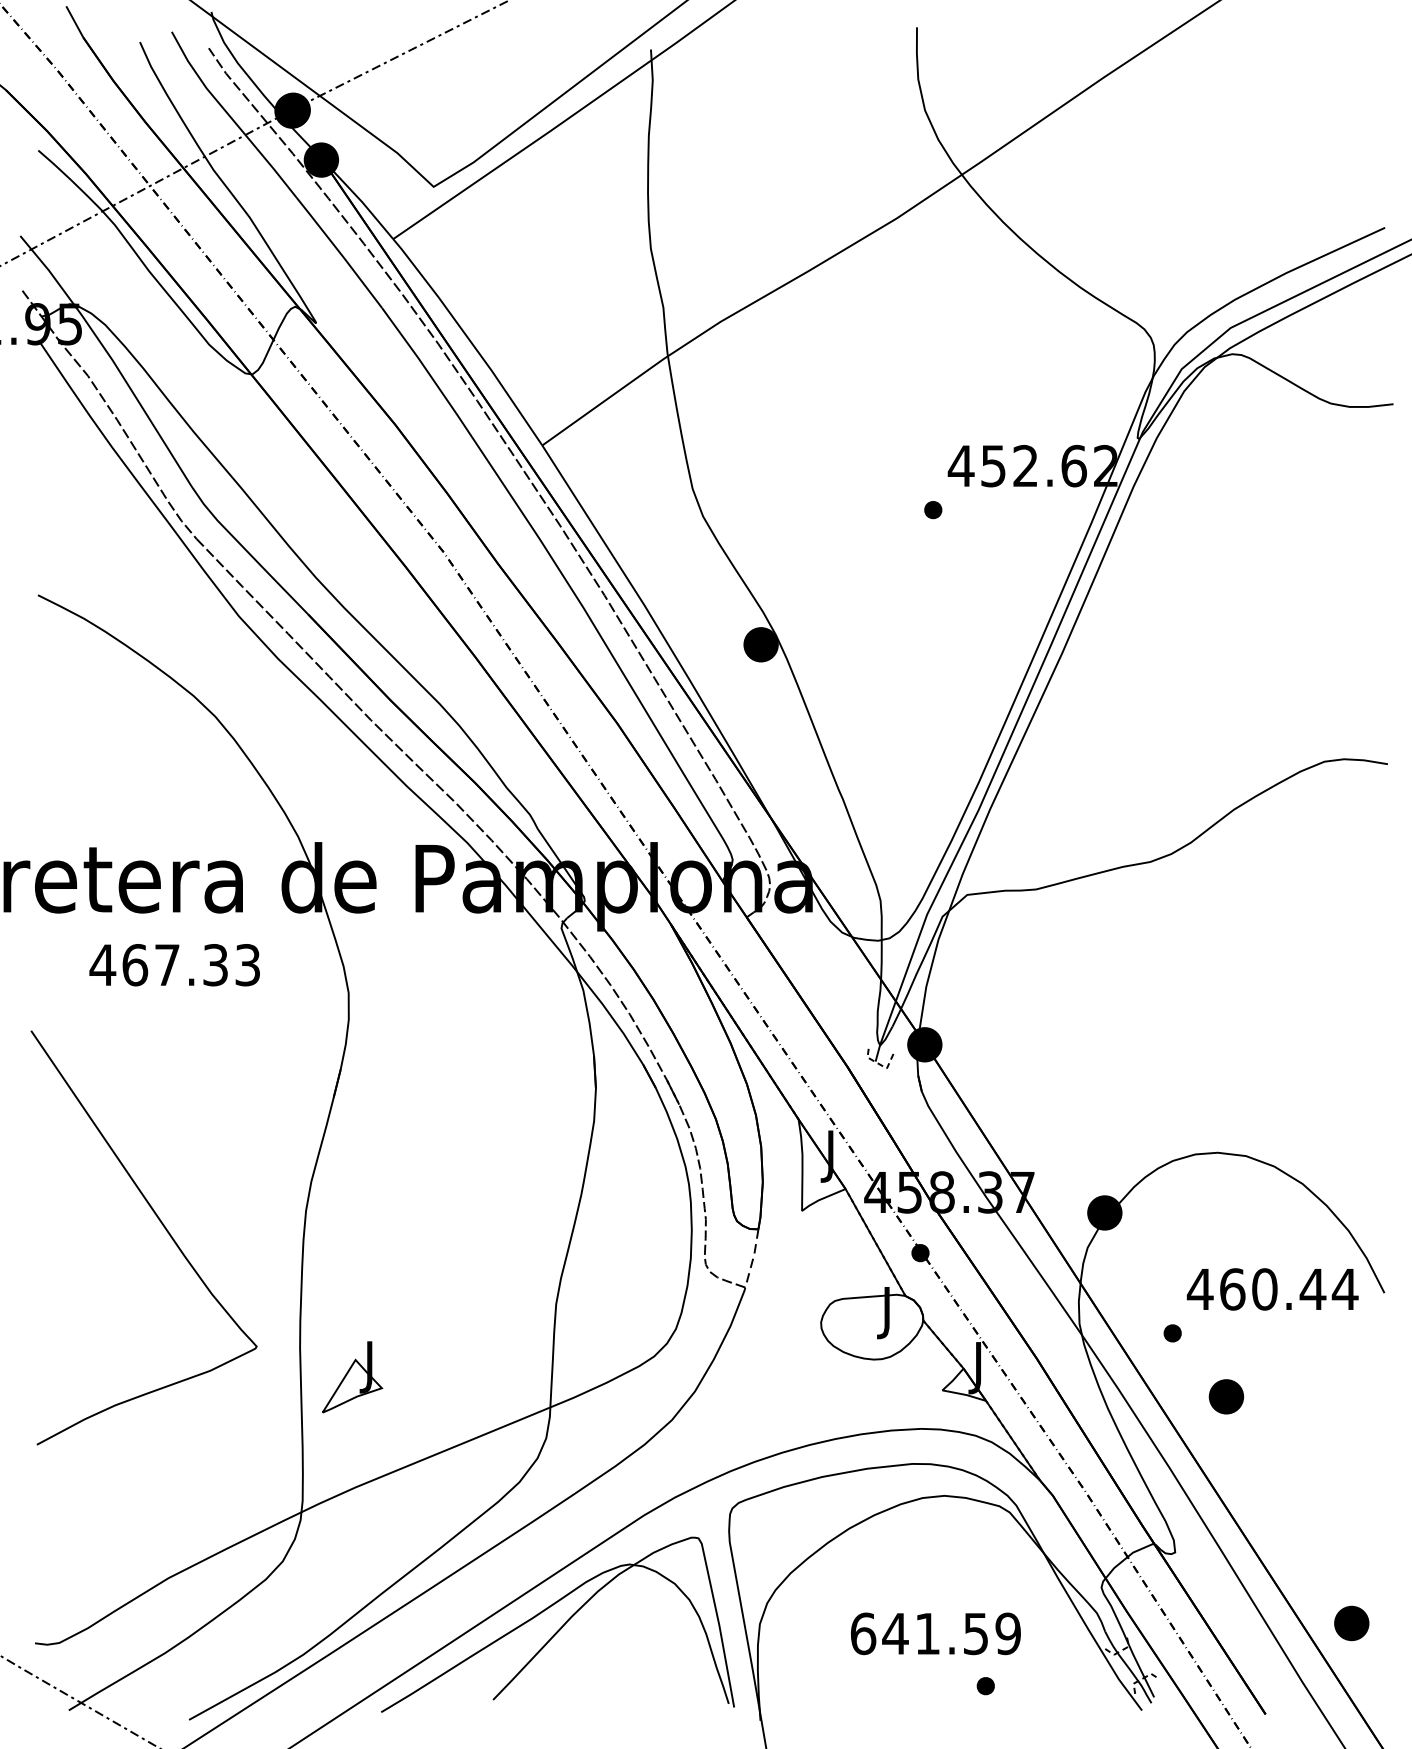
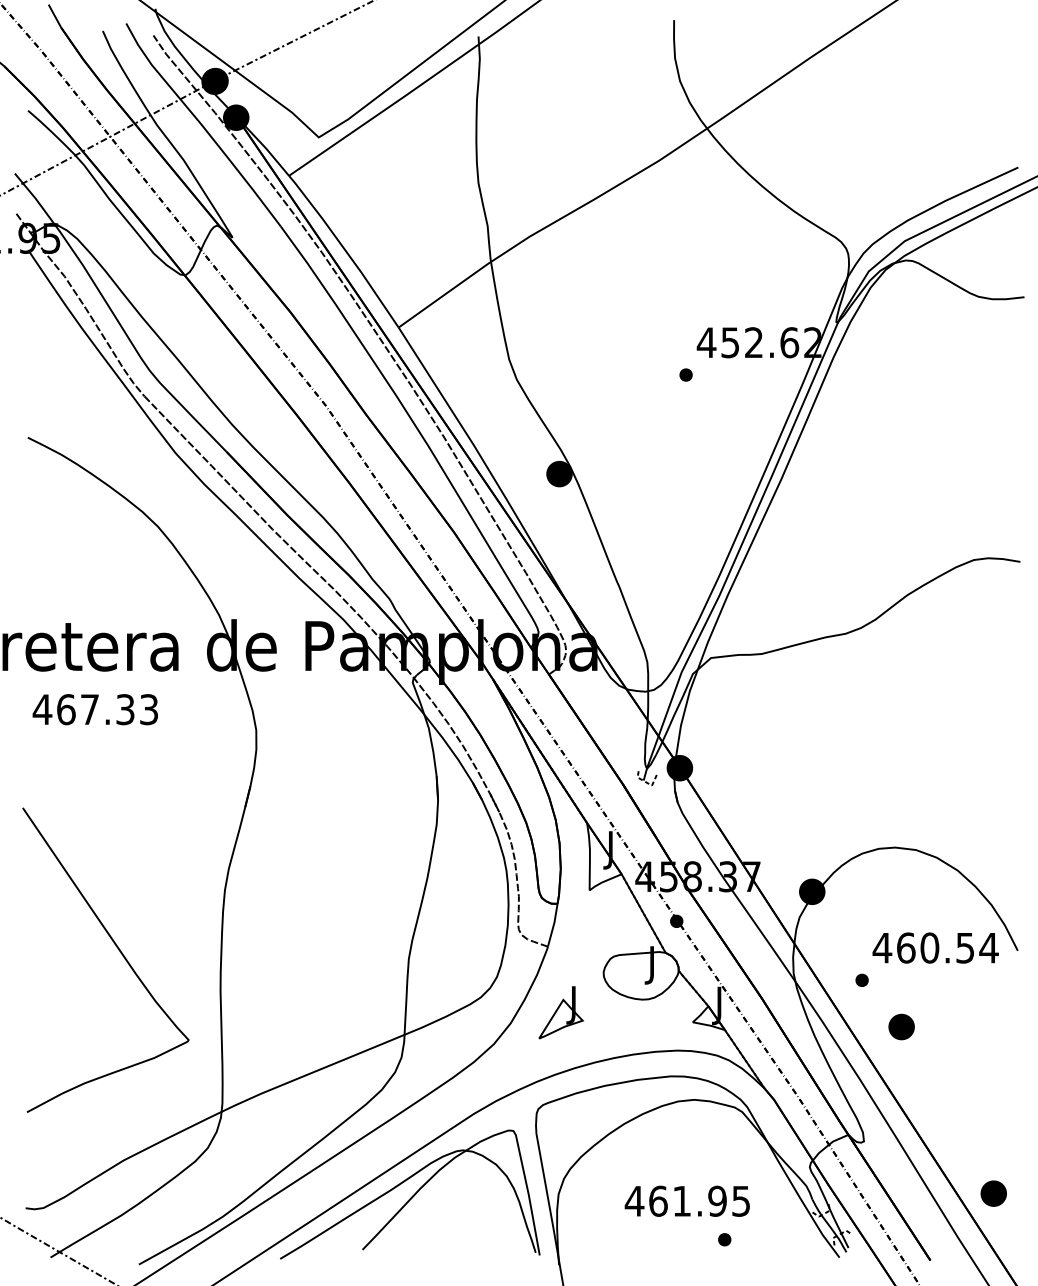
text: (173, 964) -> (94, 709), moved
curve: (161, 1224) -> (118, 950), moved
line: (752, 1258) -> (553, 925), dashed -> solid
text: (1313, 1290) -> (965, 948), 460.44 -> 460.54
part: (351, 1377) -> (560, 1012), moved
text: (935, 1632) -> (687, 1200), 641.59 -> 461.95

